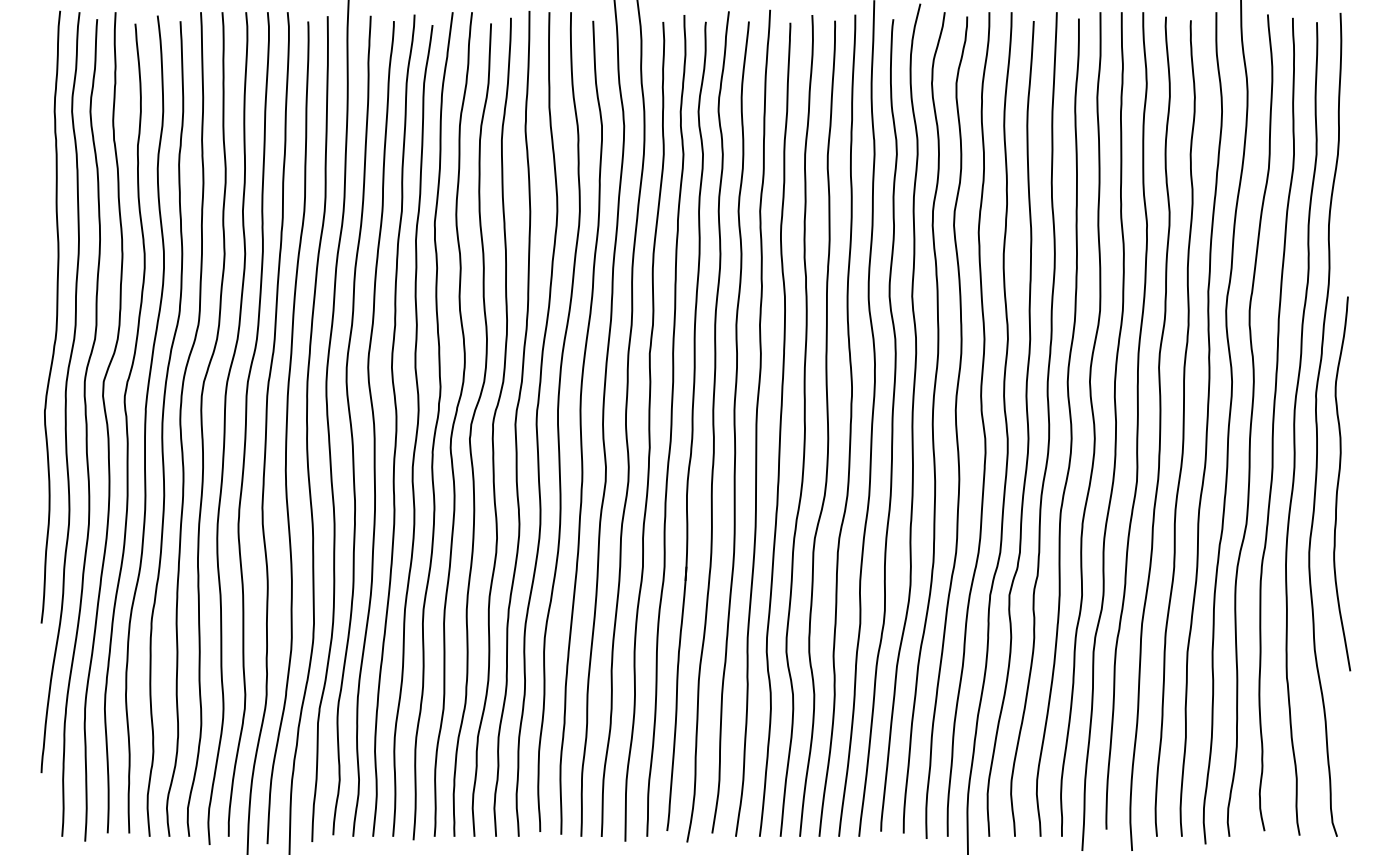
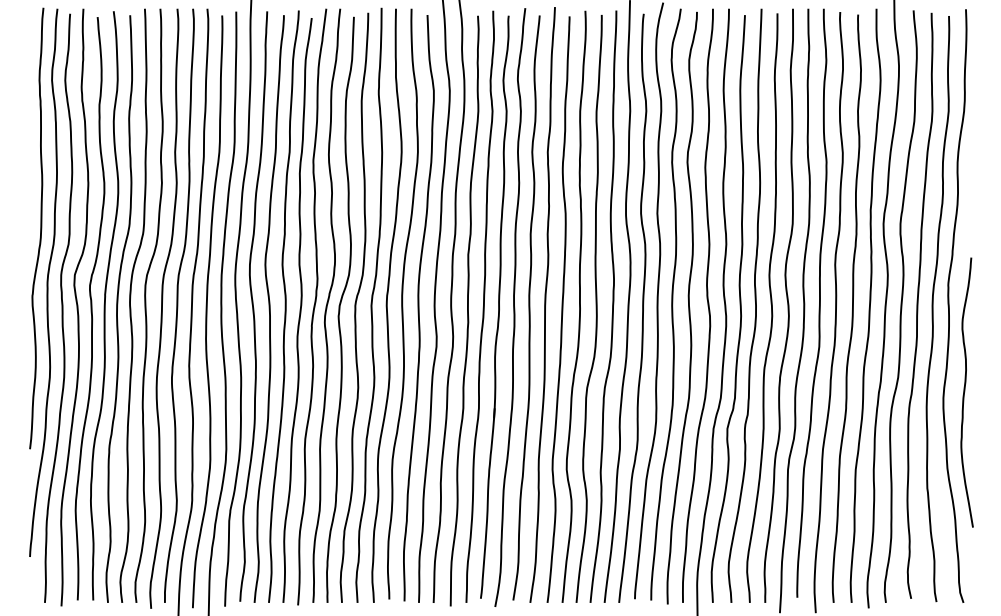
curve: (1339, 481) -> (965, 390), moved

